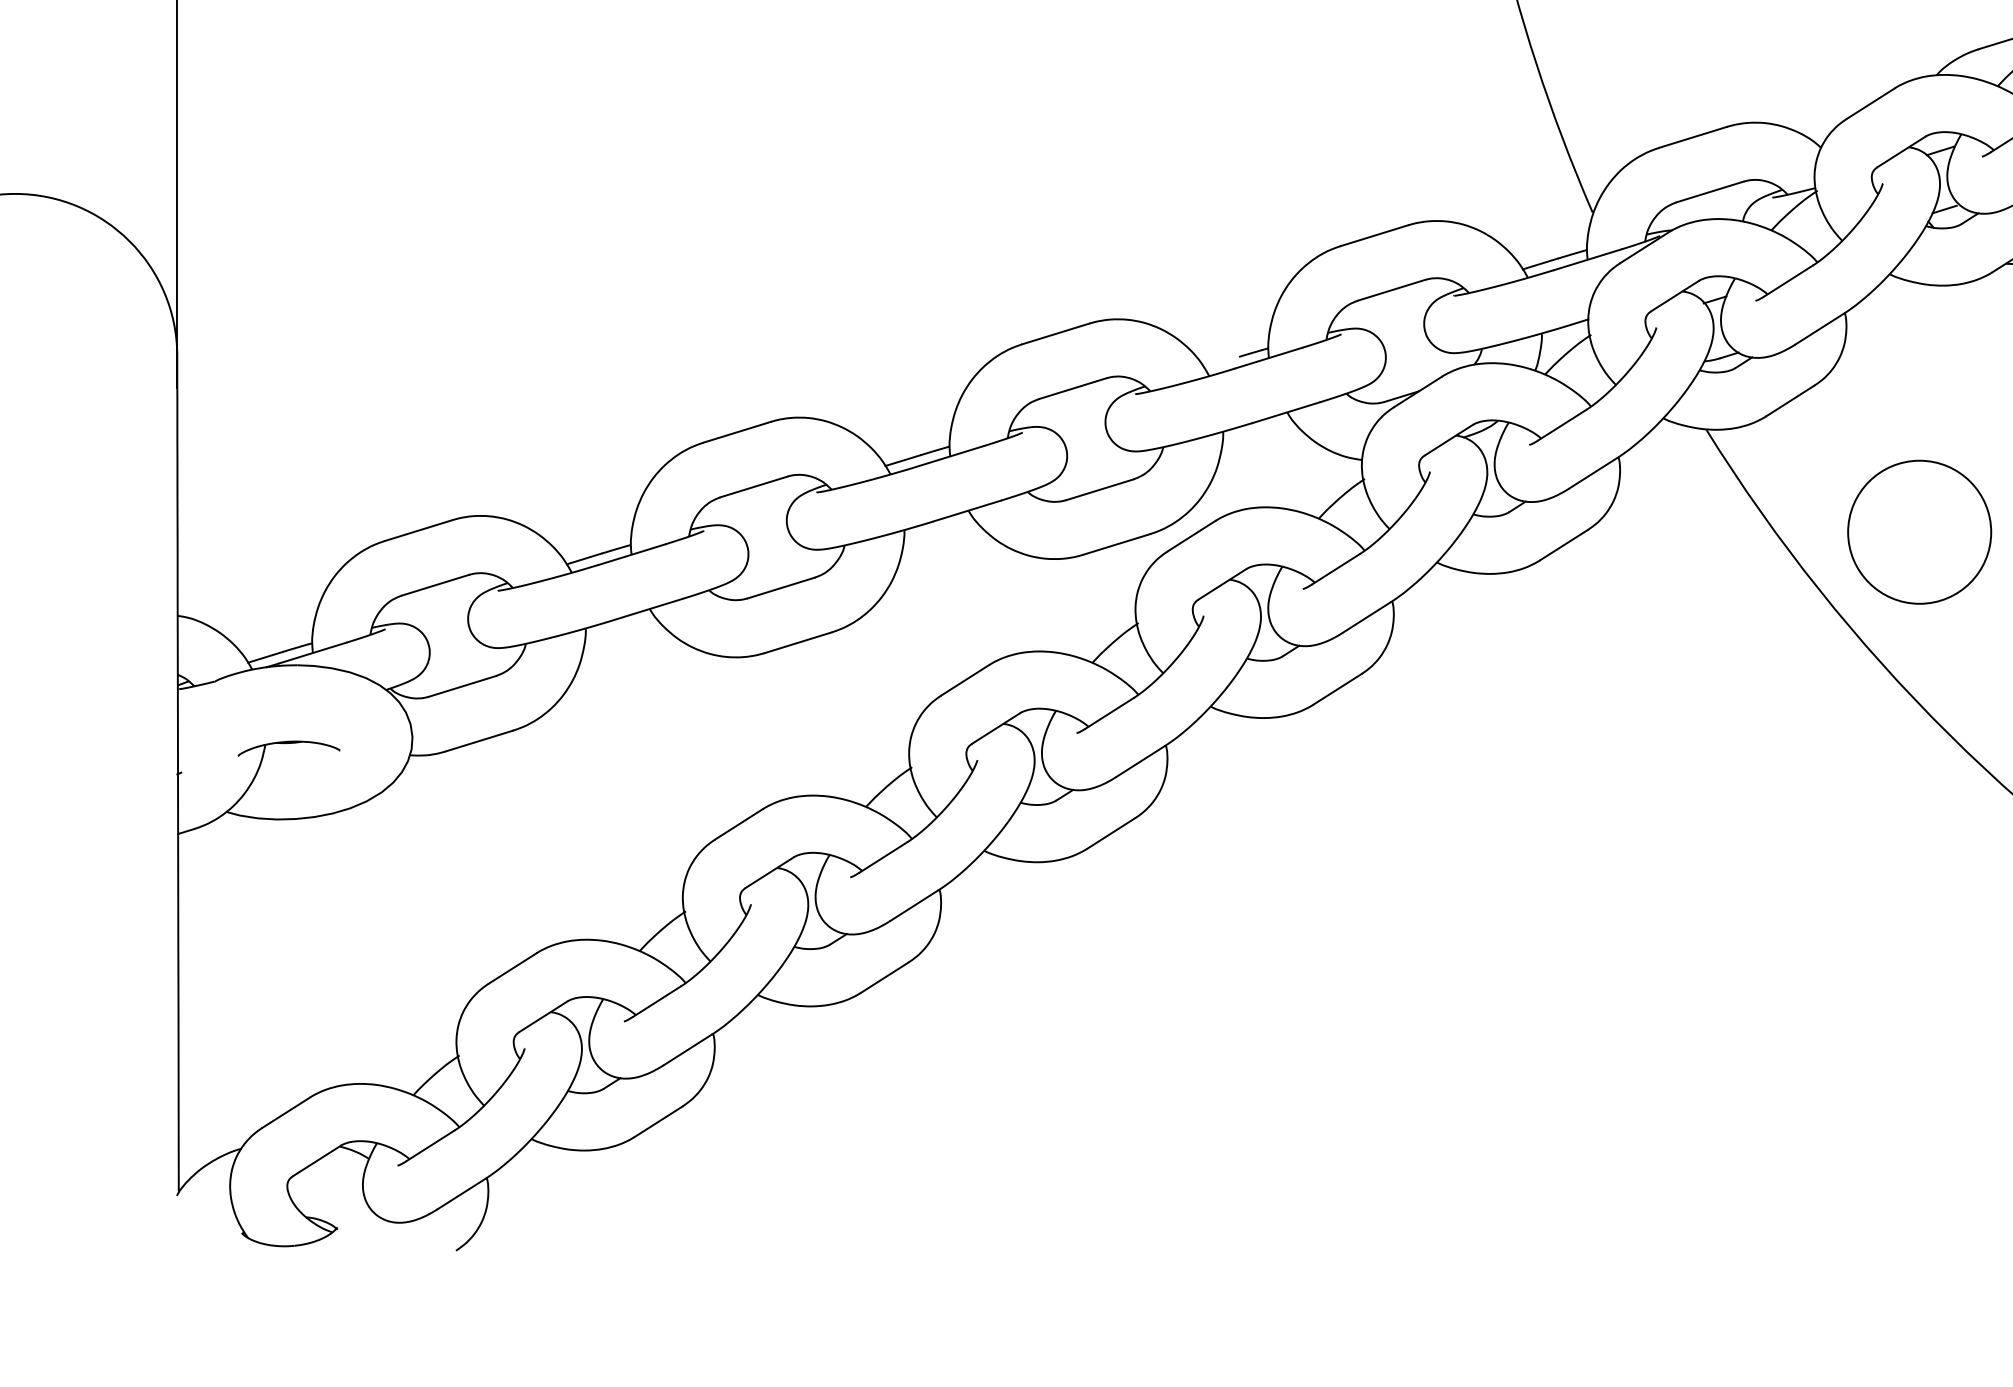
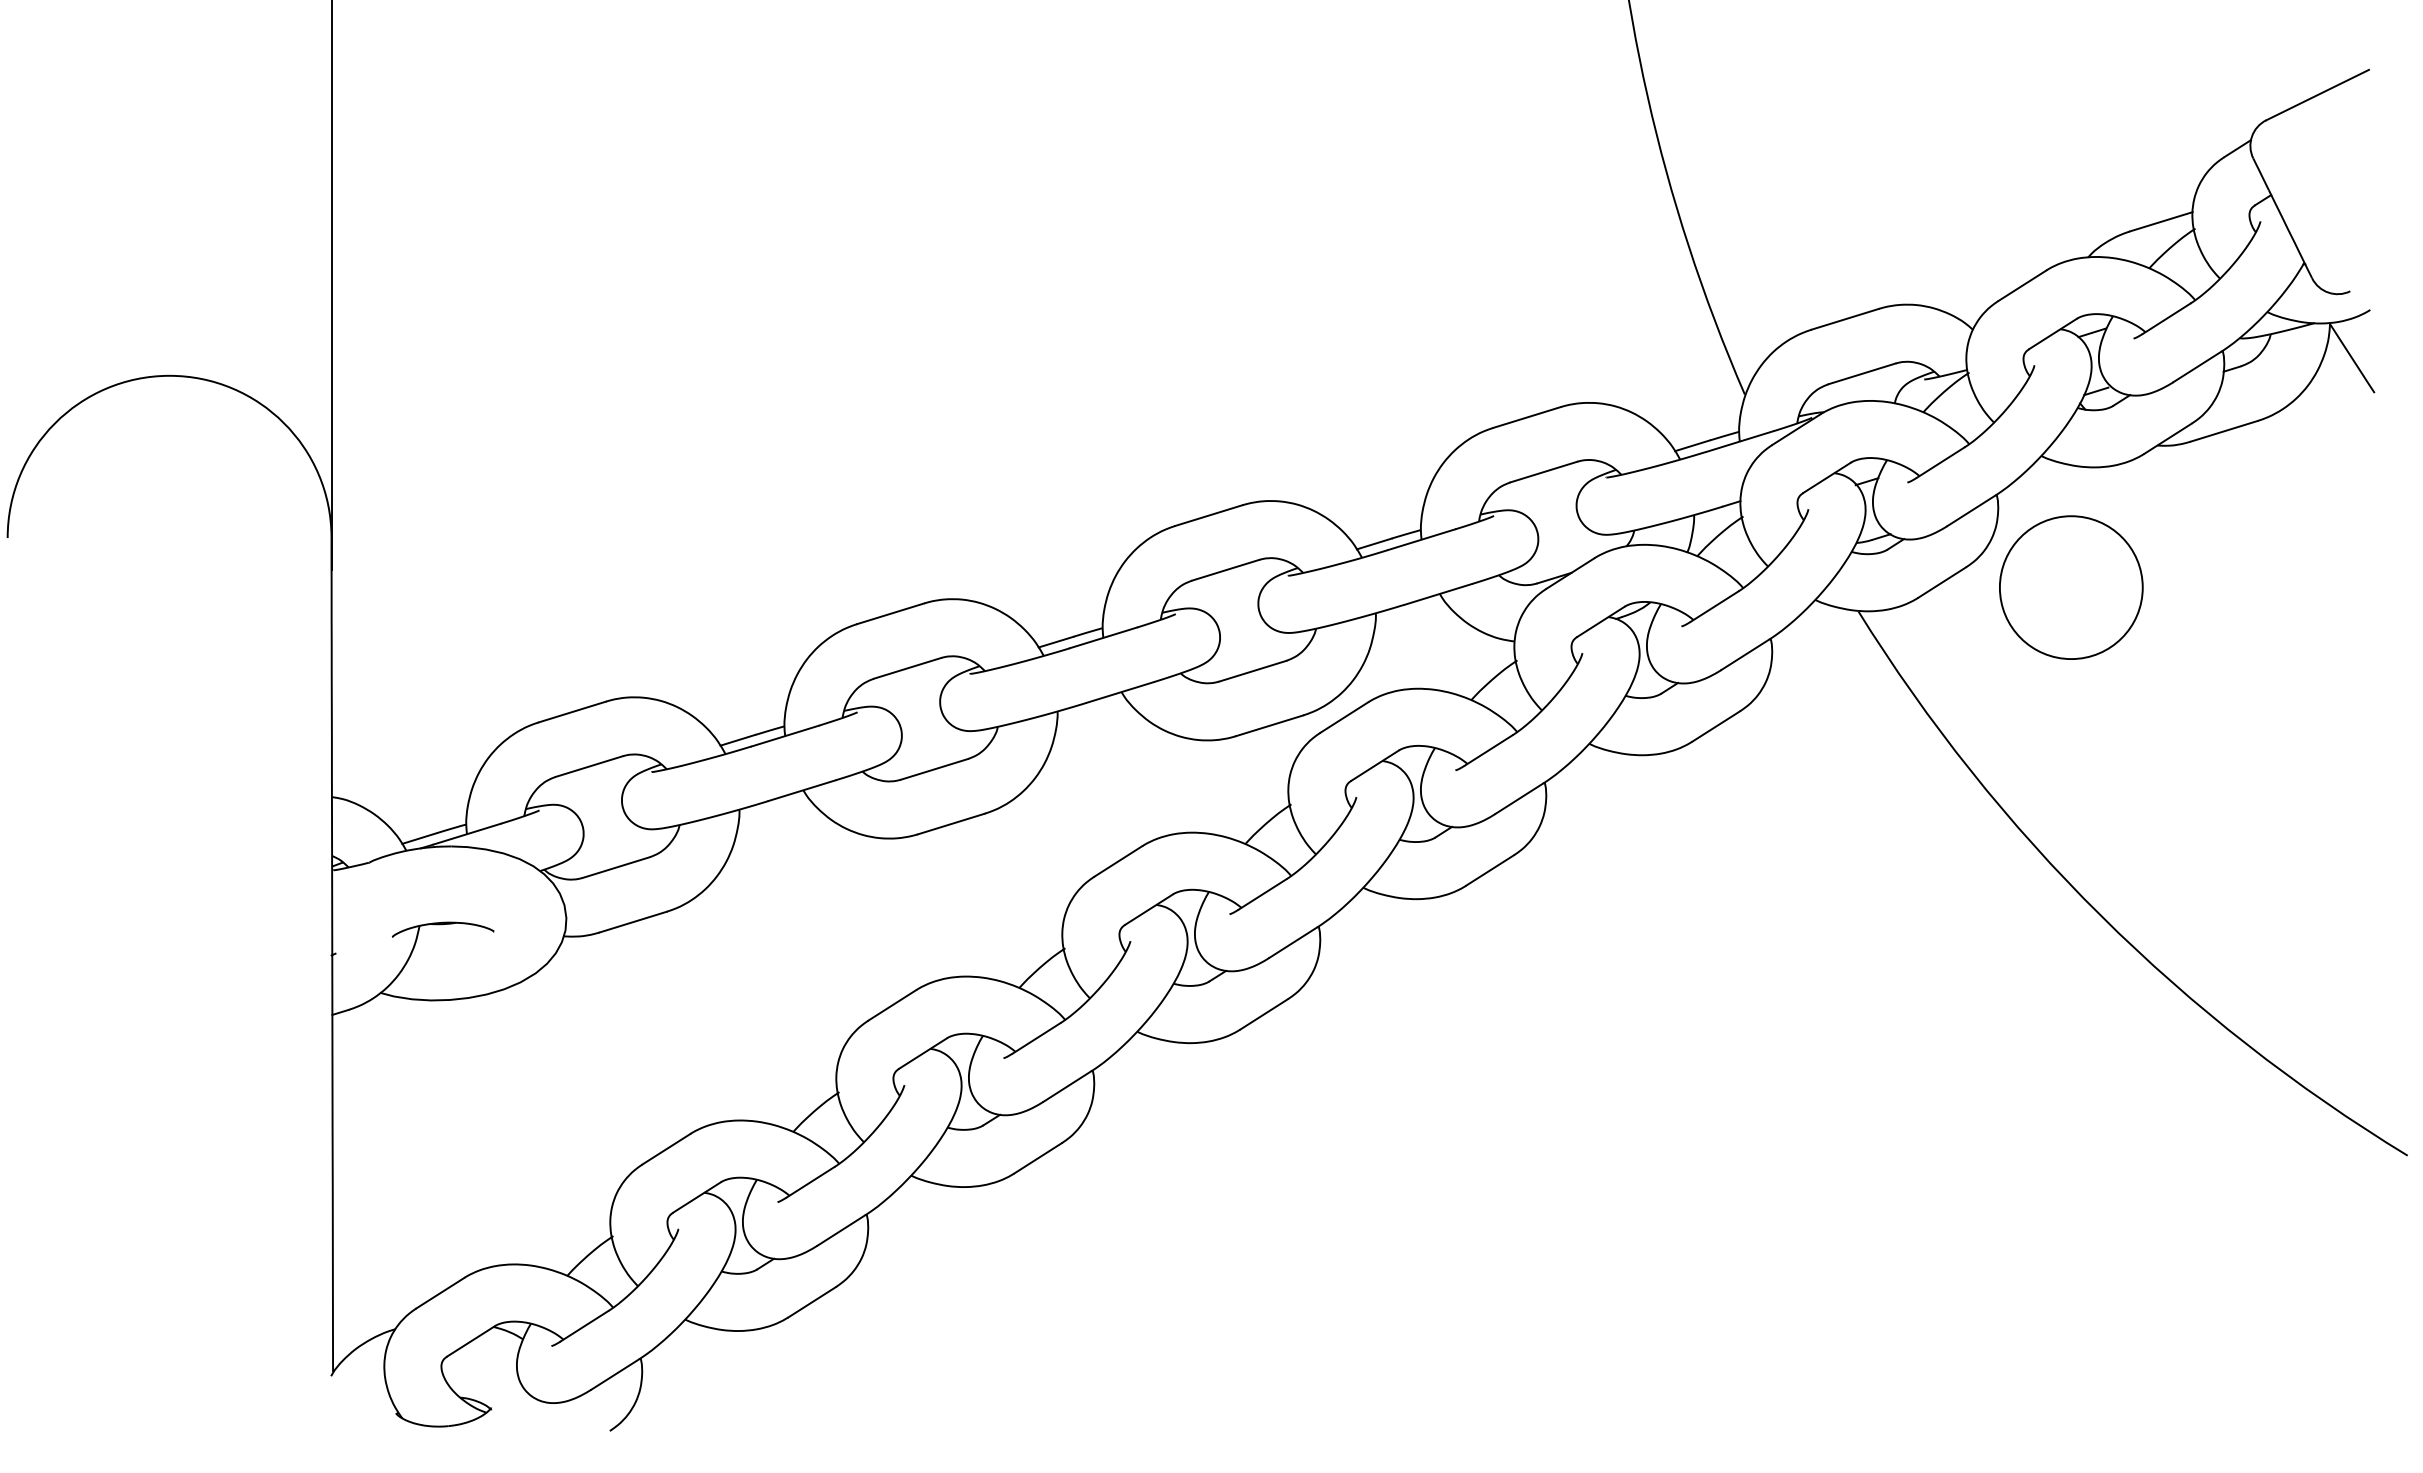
line: (1220, 361) -> (1373, 543), added
circle: (1919, 532) -> (2071, 587), moved

